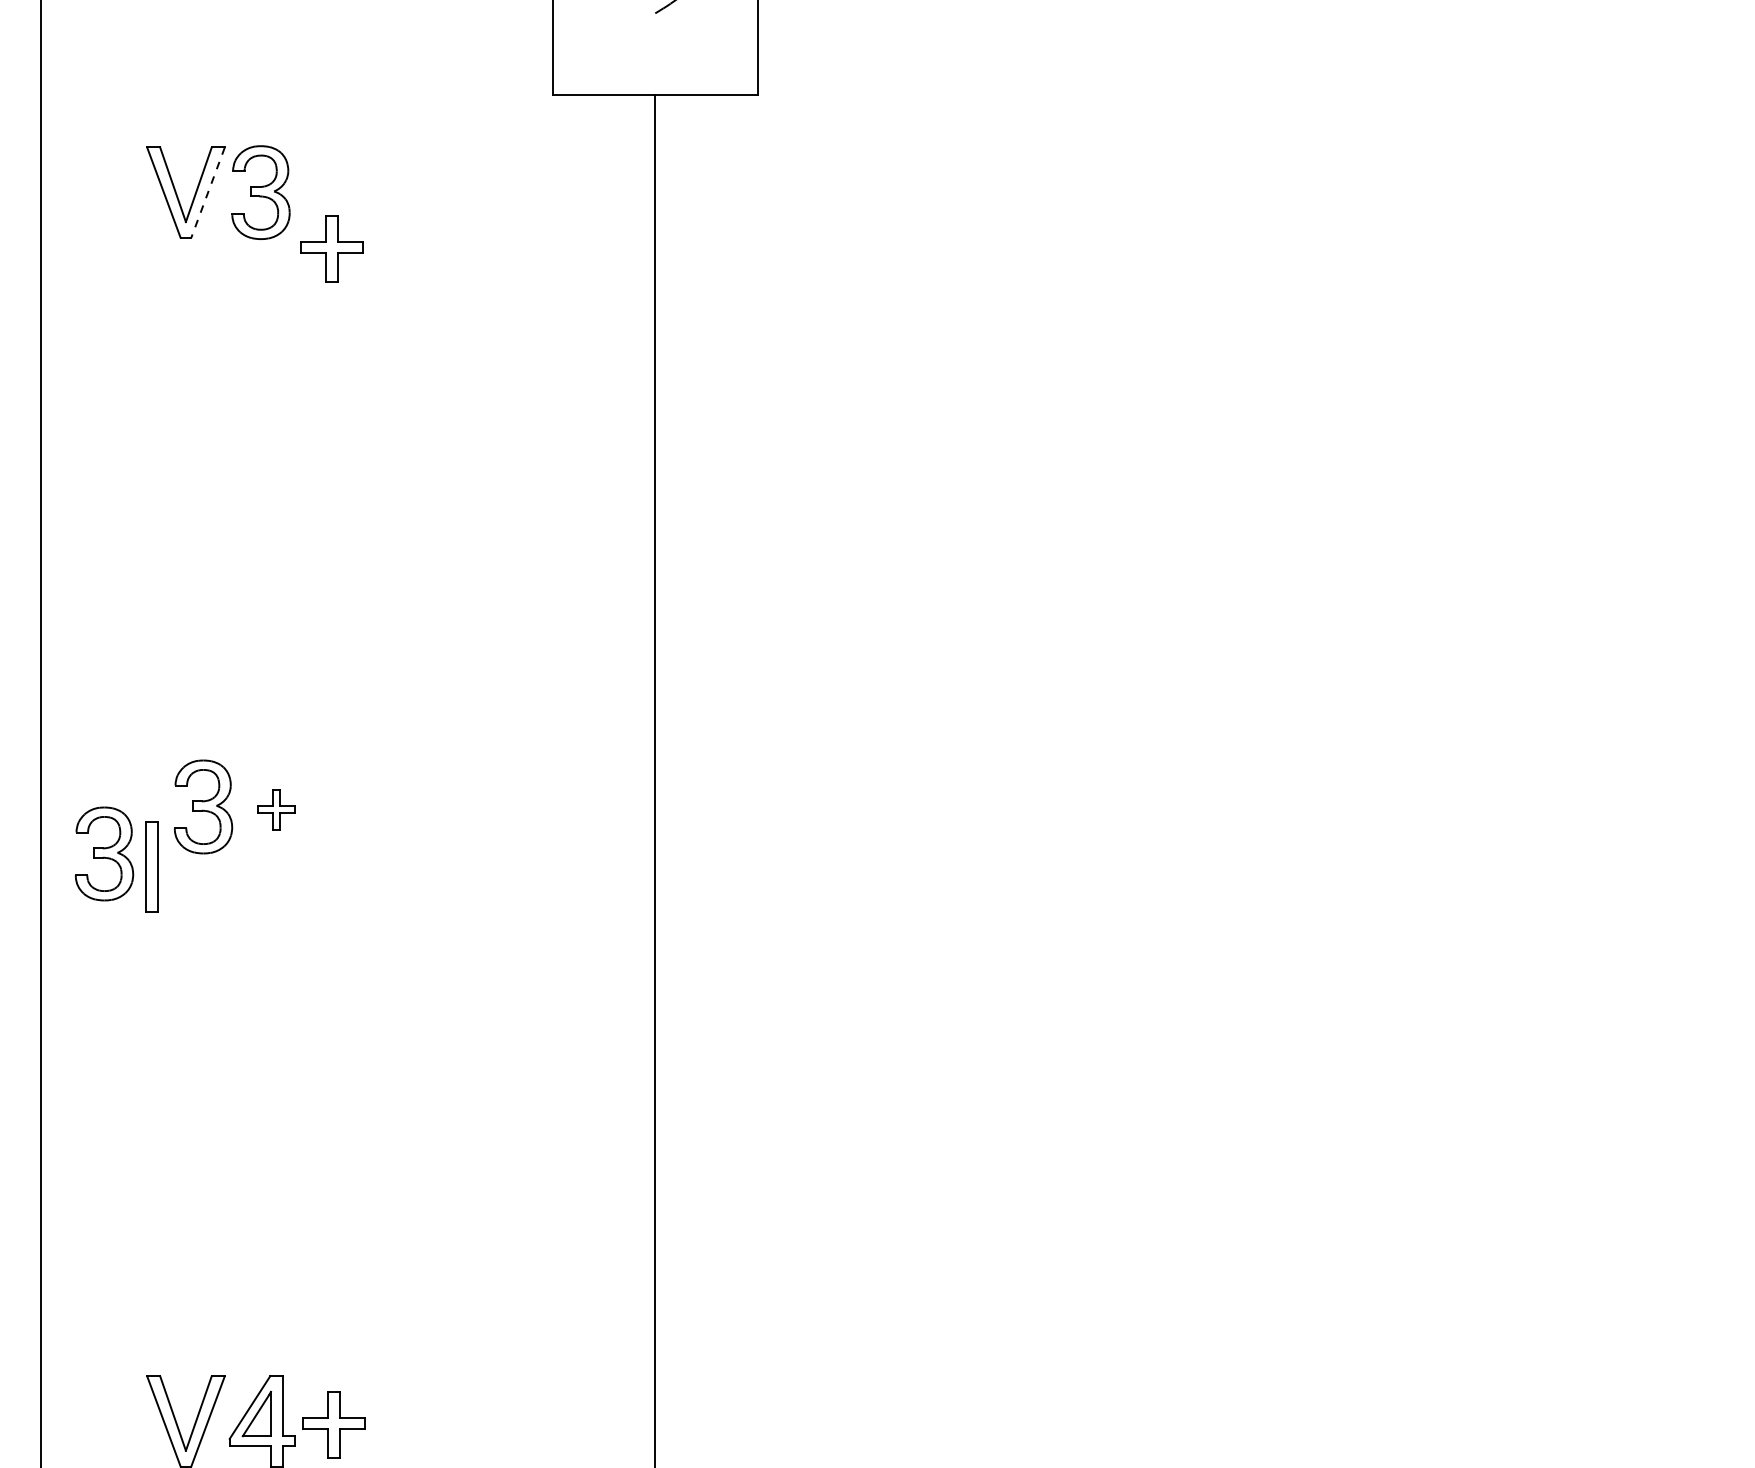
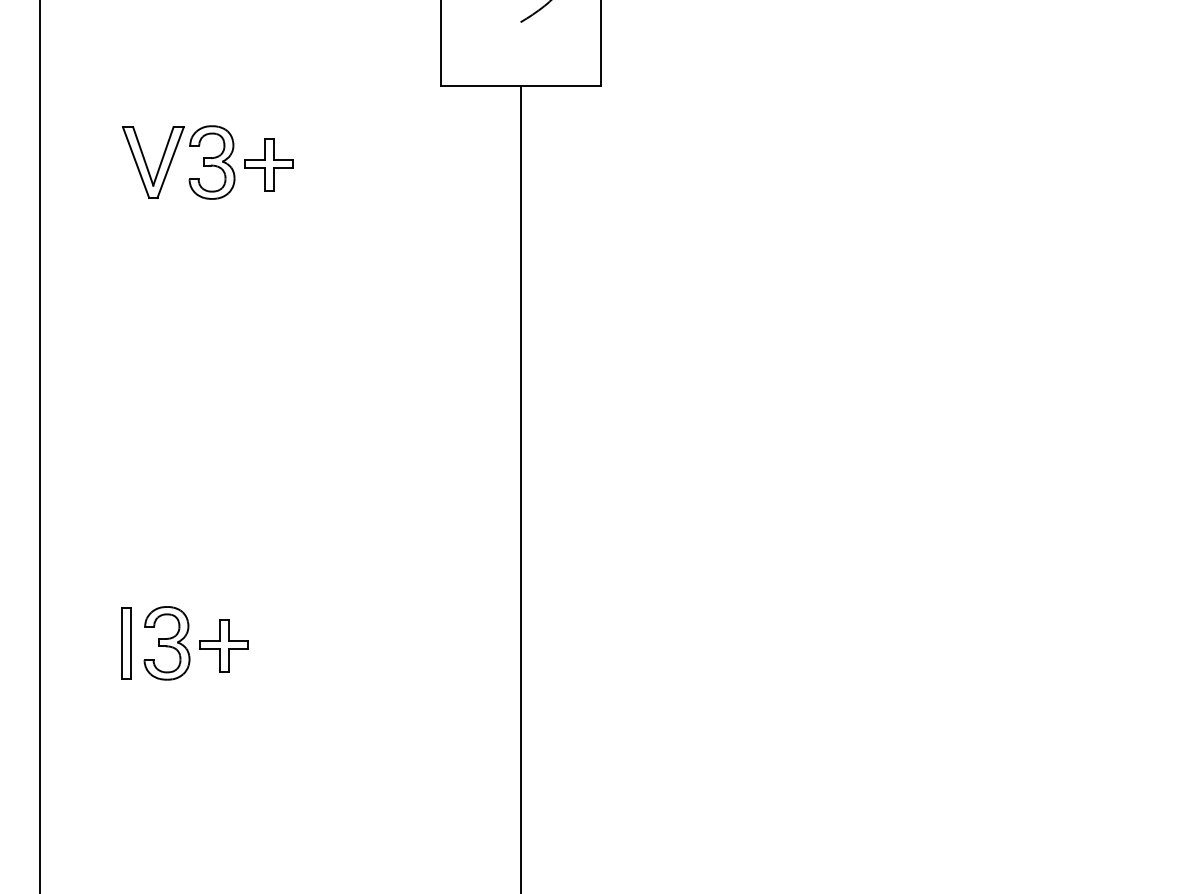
line: (207, 193) -> (170, 163), dashed -> solid
part: (331, 248) -> (268, 164), moved
part: (275, 809) -> (223, 645), size x1.67
part: (104, 853) -> (89, 679), removed
part: (151, 866) -> (126, 642), moved

